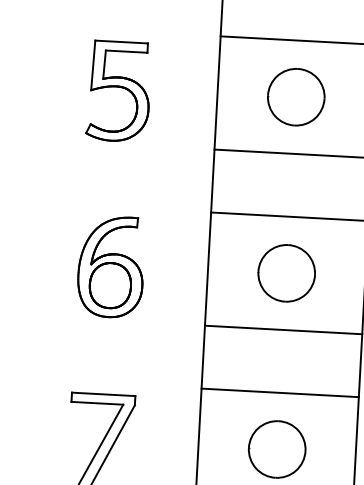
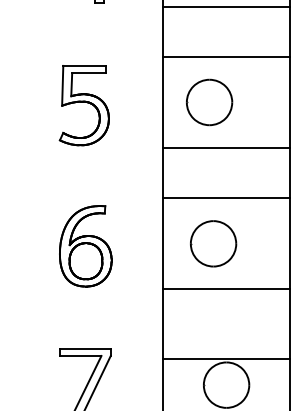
part: (296, 97) -> (209, 102), moved
part: (286, 272) -> (213, 243), moved
line: (280, 392) -> (226, 358), moved

